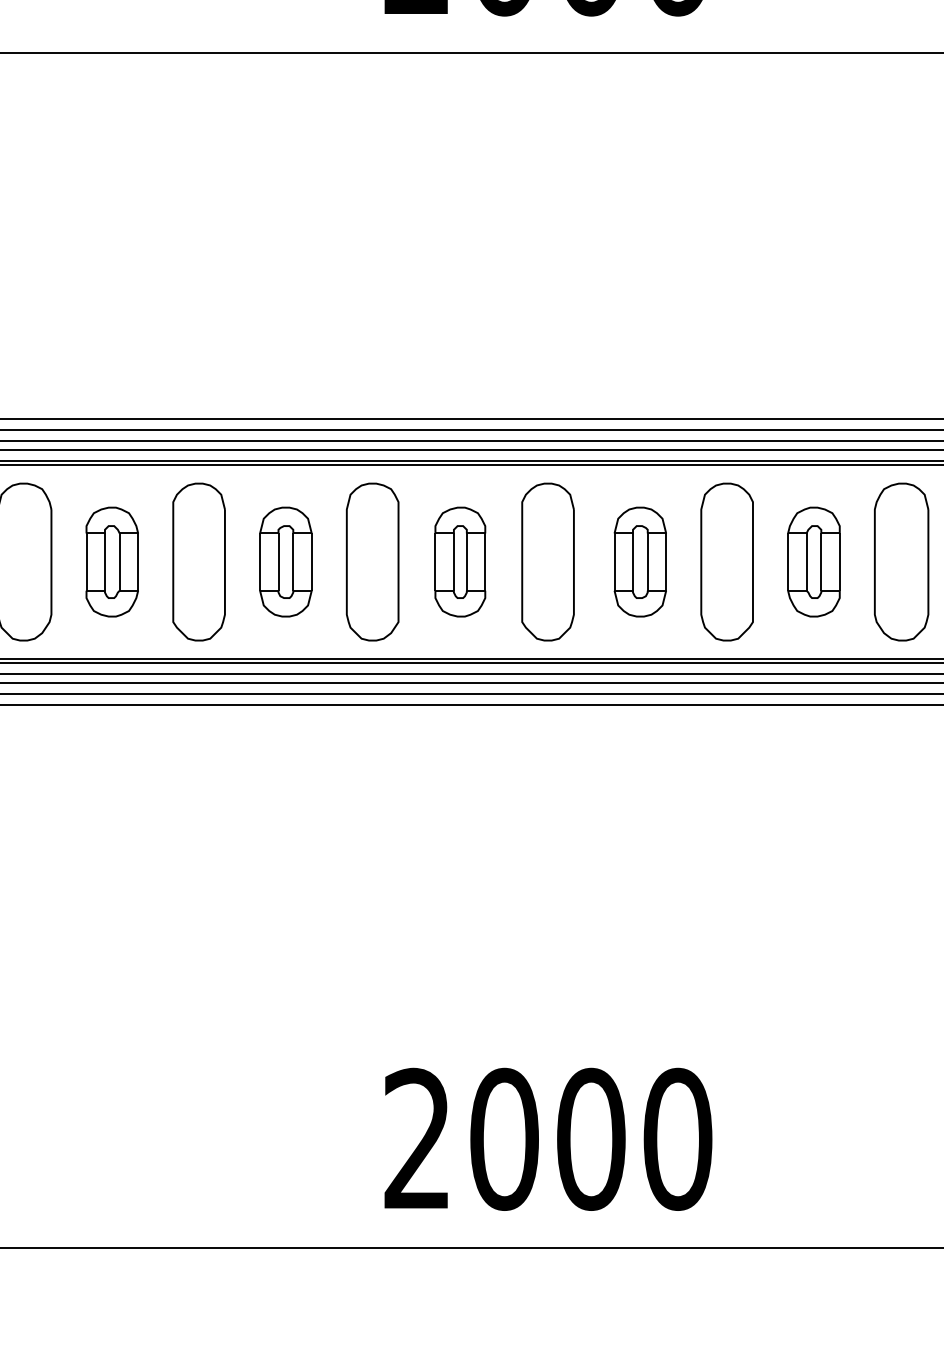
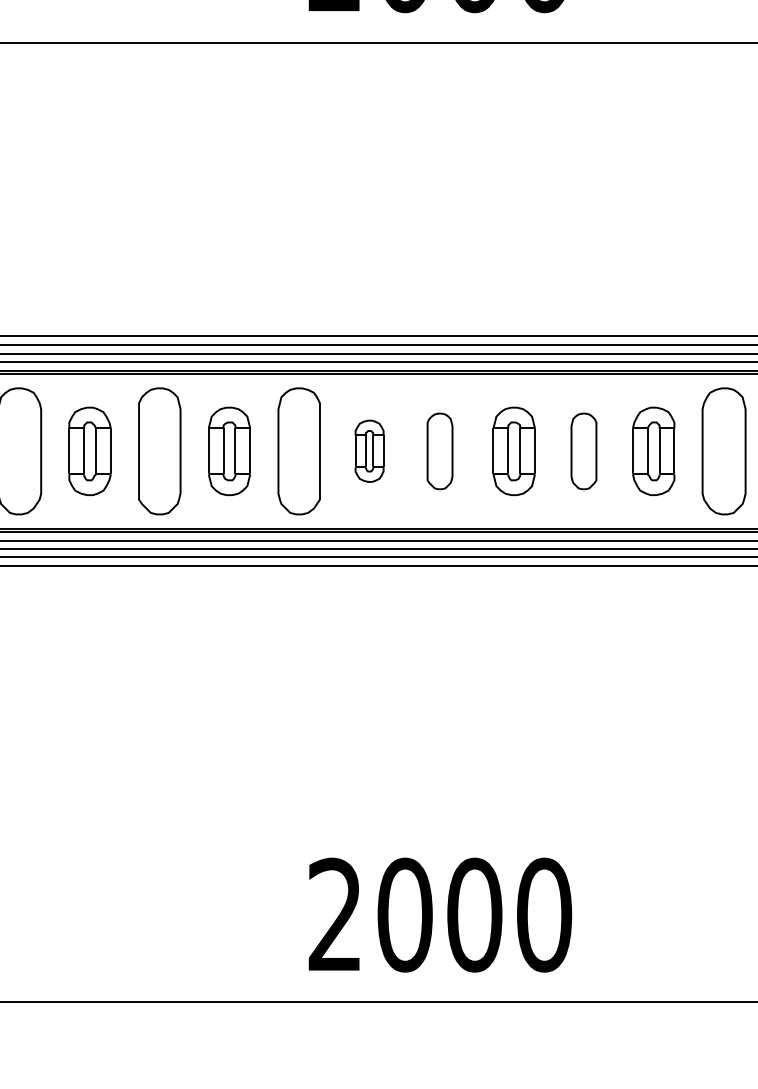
part: (460, 560) -> (369, 450), size x0.7
part: (547, 562) -> (439, 451), size x0.6
part: (726, 562) -> (583, 451), size x0.6

